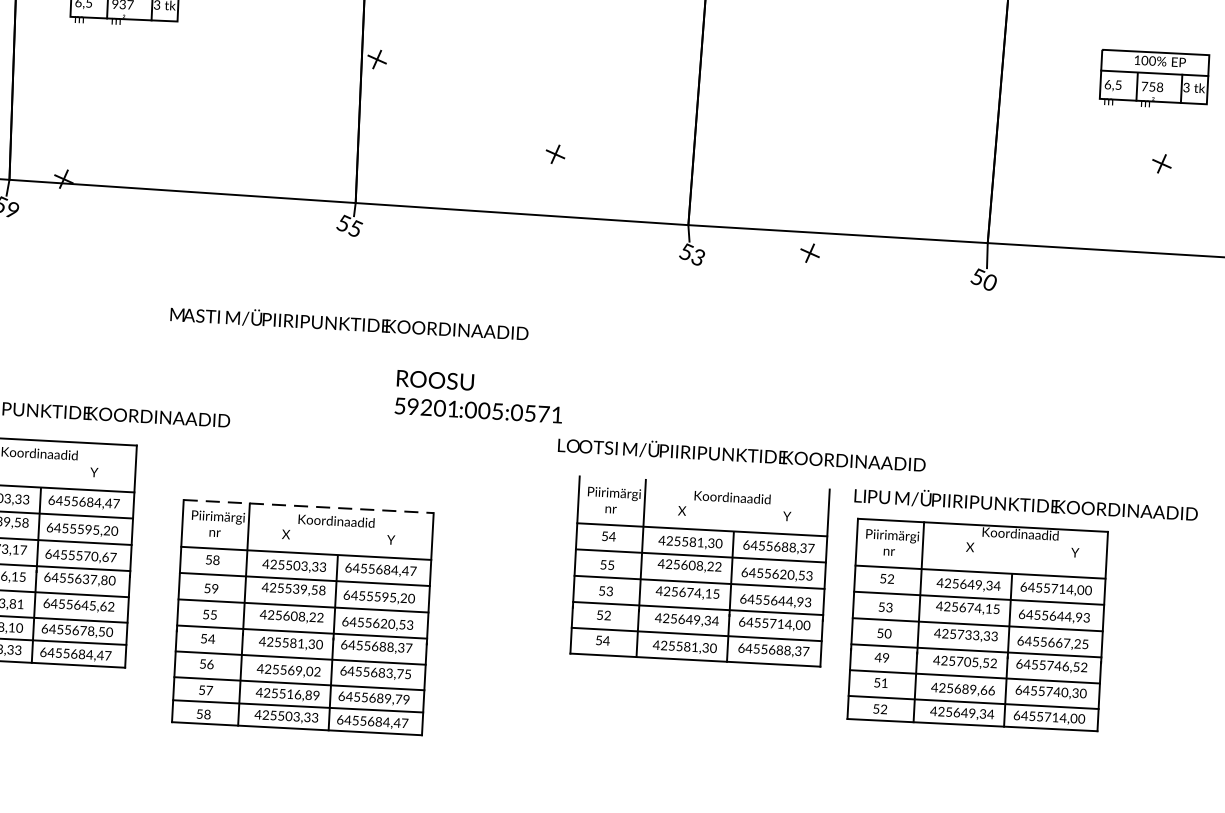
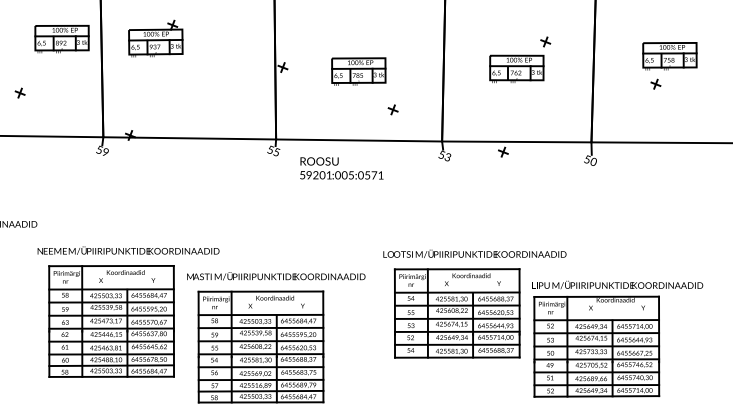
part: (854, 69) -> (520, 59), added
part: (528, 75) -> (358, 71), added
part: (554, 153) -> (392, 109), moved
part: (1161, 162) -> (655, 83), moved
text: (349, 323) -> (276, 276), moved
text: (478, 396) -> (341, 168), moved
line: (703, 483) -> (456, 269), added
line: (309, 506) -> (261, 291), dashed -> solid
part: (1020, 611) -> (617, 338), moved

